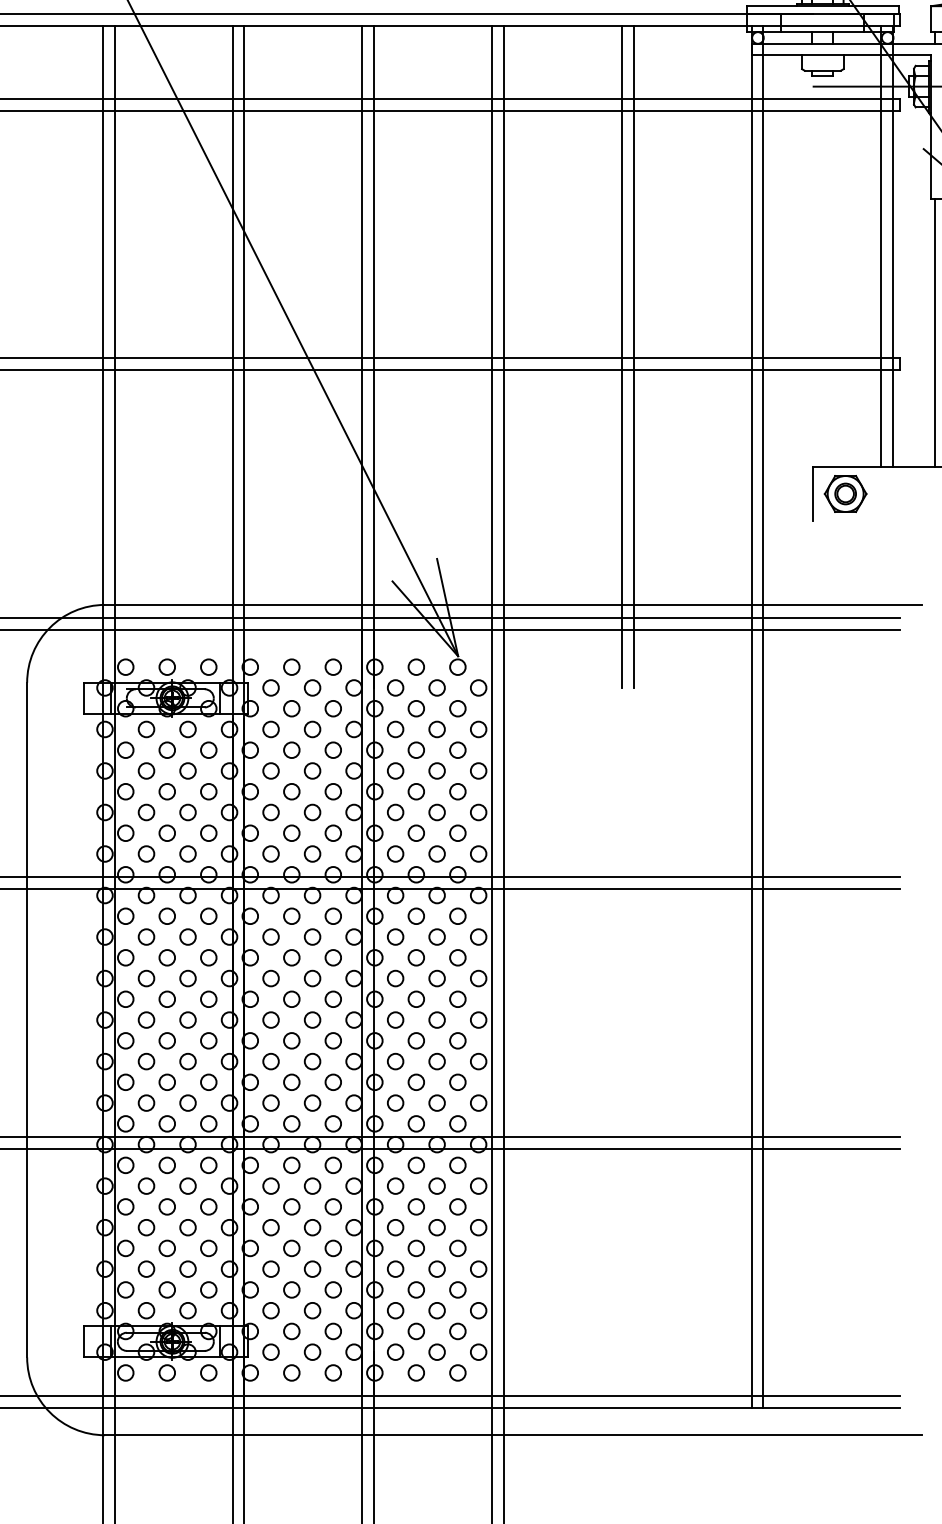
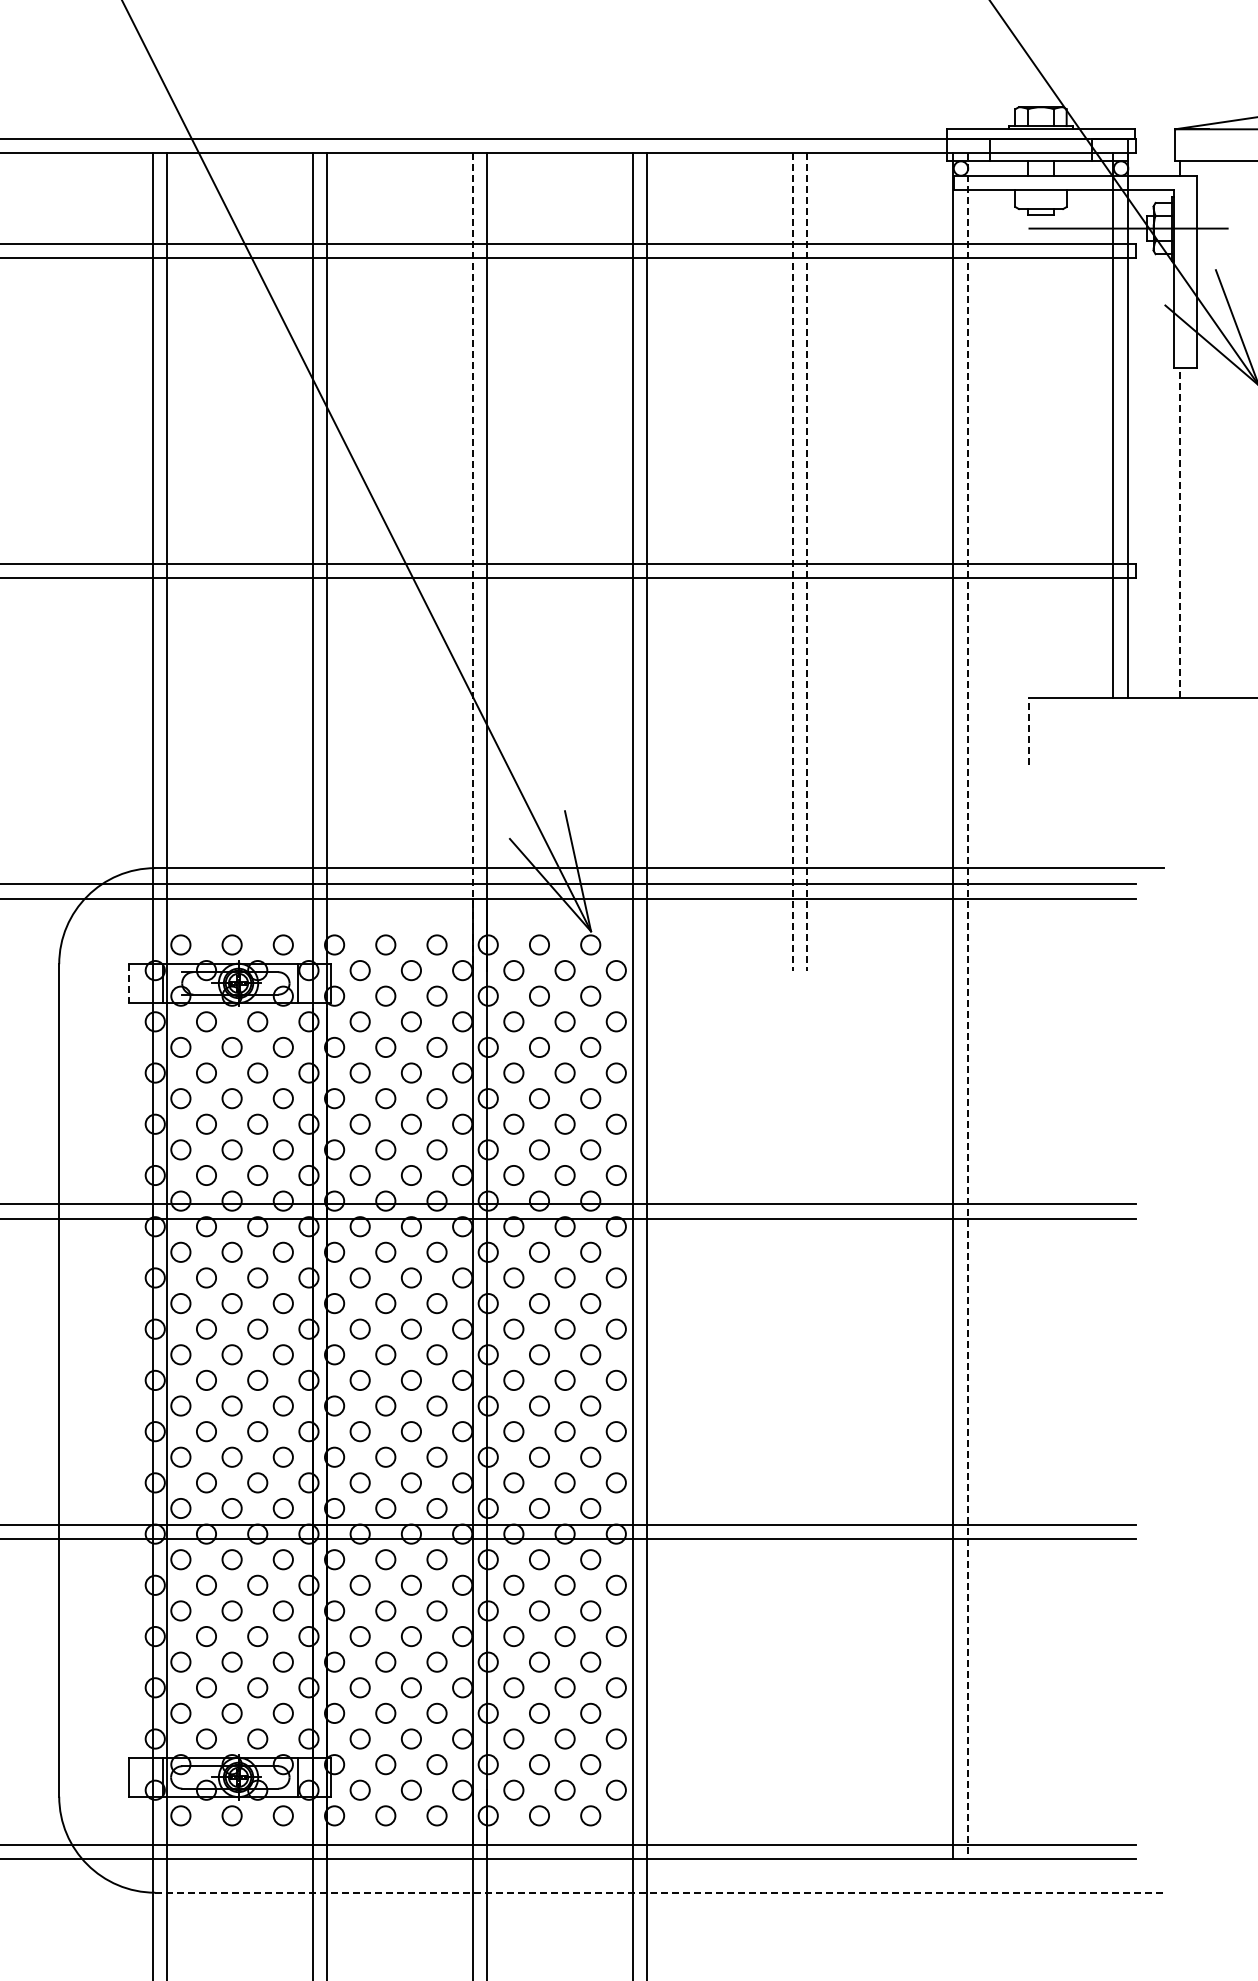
line: (935, 332) -> (1179, 532), solid -> dashed
line: (362, 356) -> (472, 561), solid -> dashed
line: (622, 356) -> (793, 561), solid -> dashed
line: (633, 356) -> (807, 561), solid -> dashed
line: (812, 494) -> (1028, 731), solid -> dashed
part: (845, 494) -> (1068, 731), removed
line: (84, 698) -> (129, 983), solid -> dashed
line: (763, 717) -> (967, 1006), solid -> dashed
line: (514, 1435) -> (660, 1892), solid -> dashed

